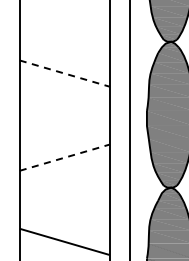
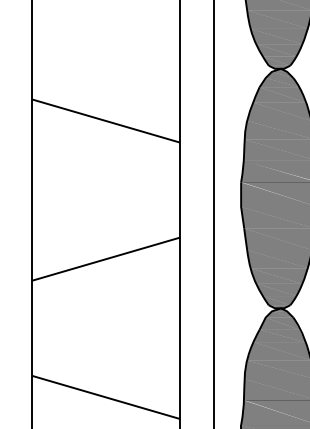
line: (64, 73) -> (105, 120), dashed -> solid
line: (64, 157) -> (105, 258), dashed -> solid

